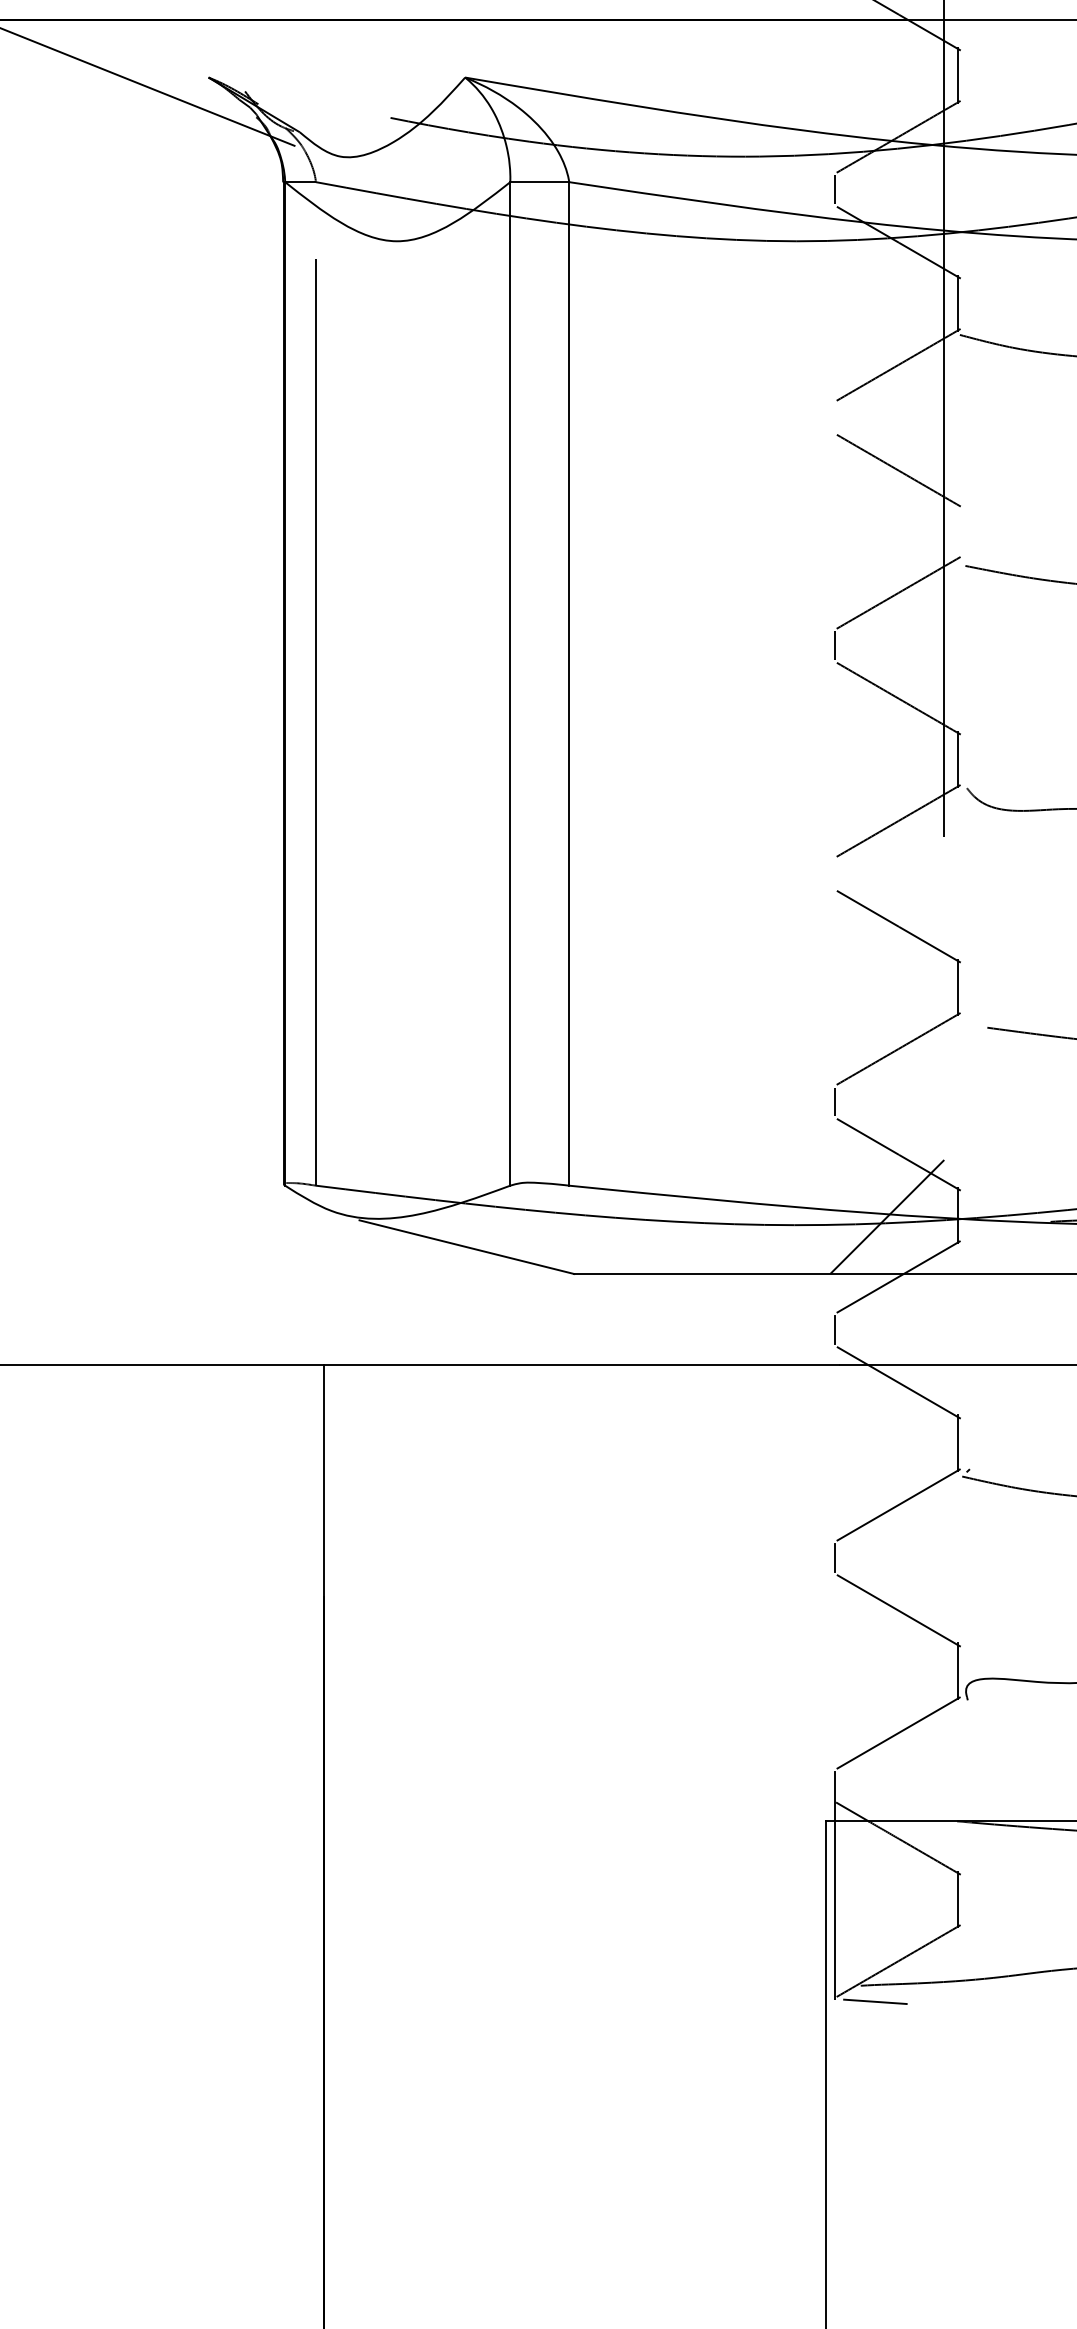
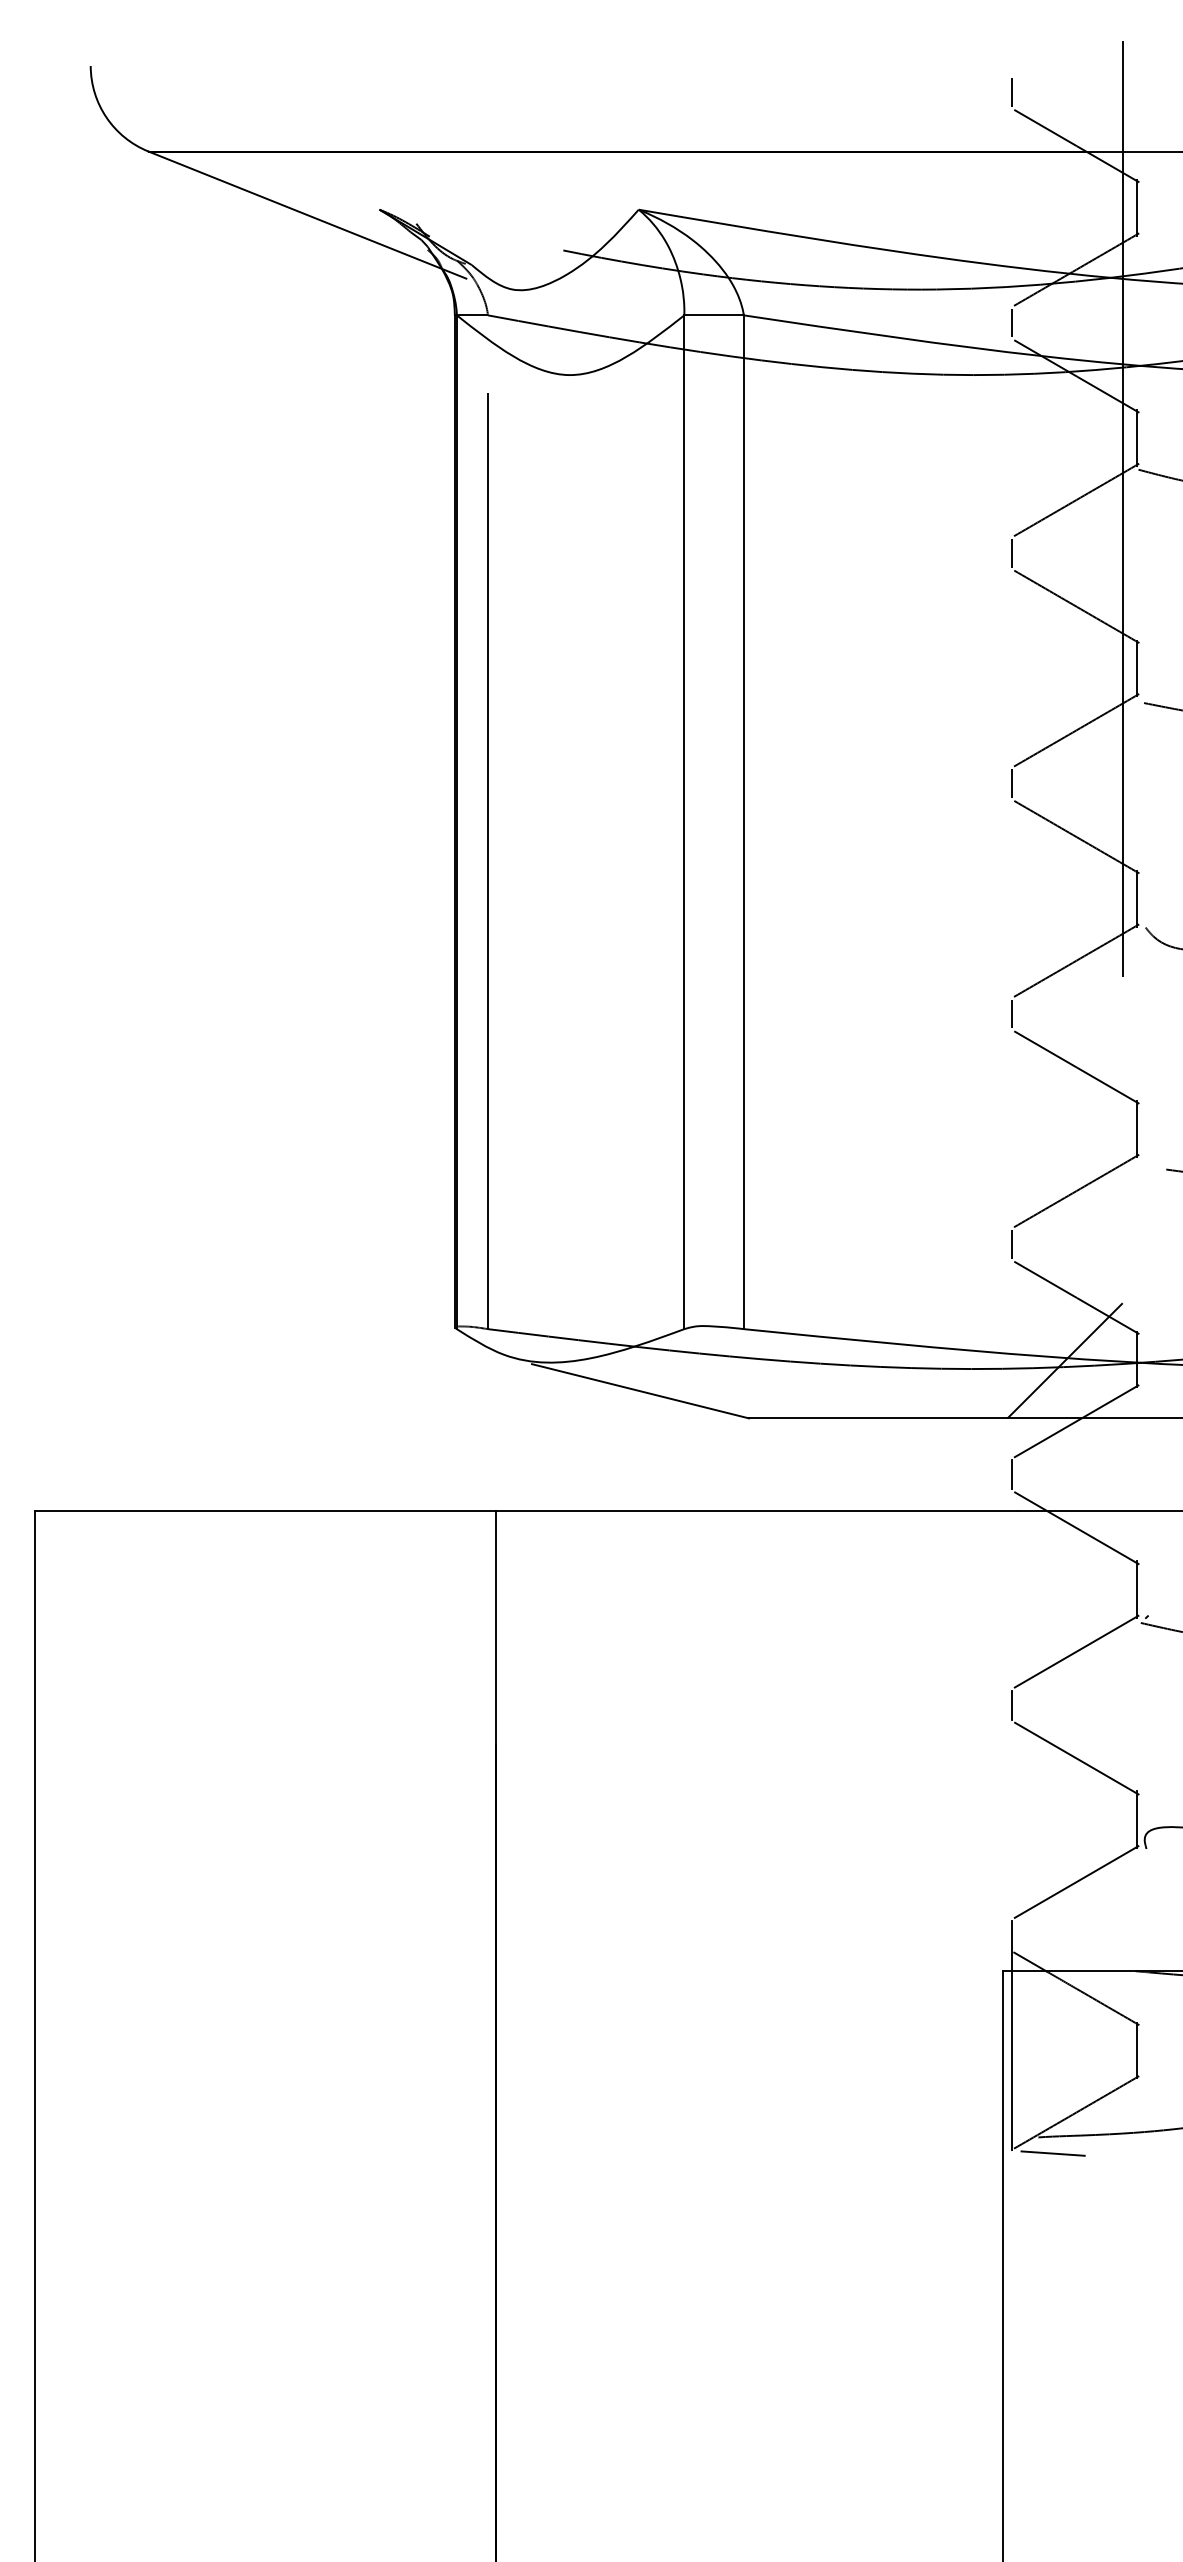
line: (835, 416) -> (1012, 552), added
line: (957, 531) -> (1136, 668), added
line: (835, 873) -> (1012, 1013), added

